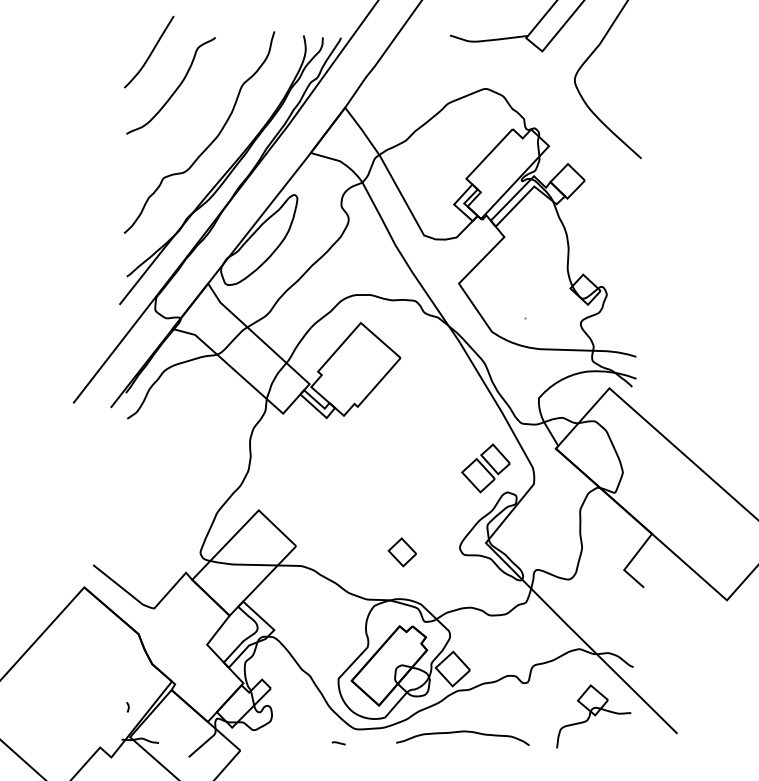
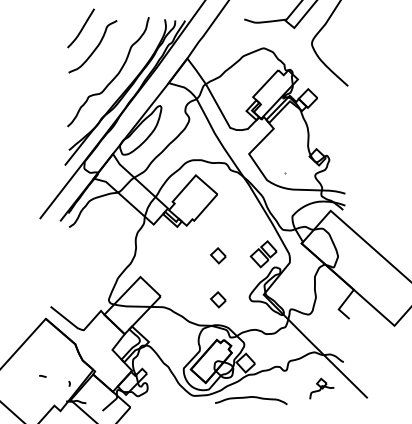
part: (402, 470) -> (218, 255), added
part: (592, 715) -> (321, 388), size x0.6
line: (338, 741) -> (42, 375), moved

